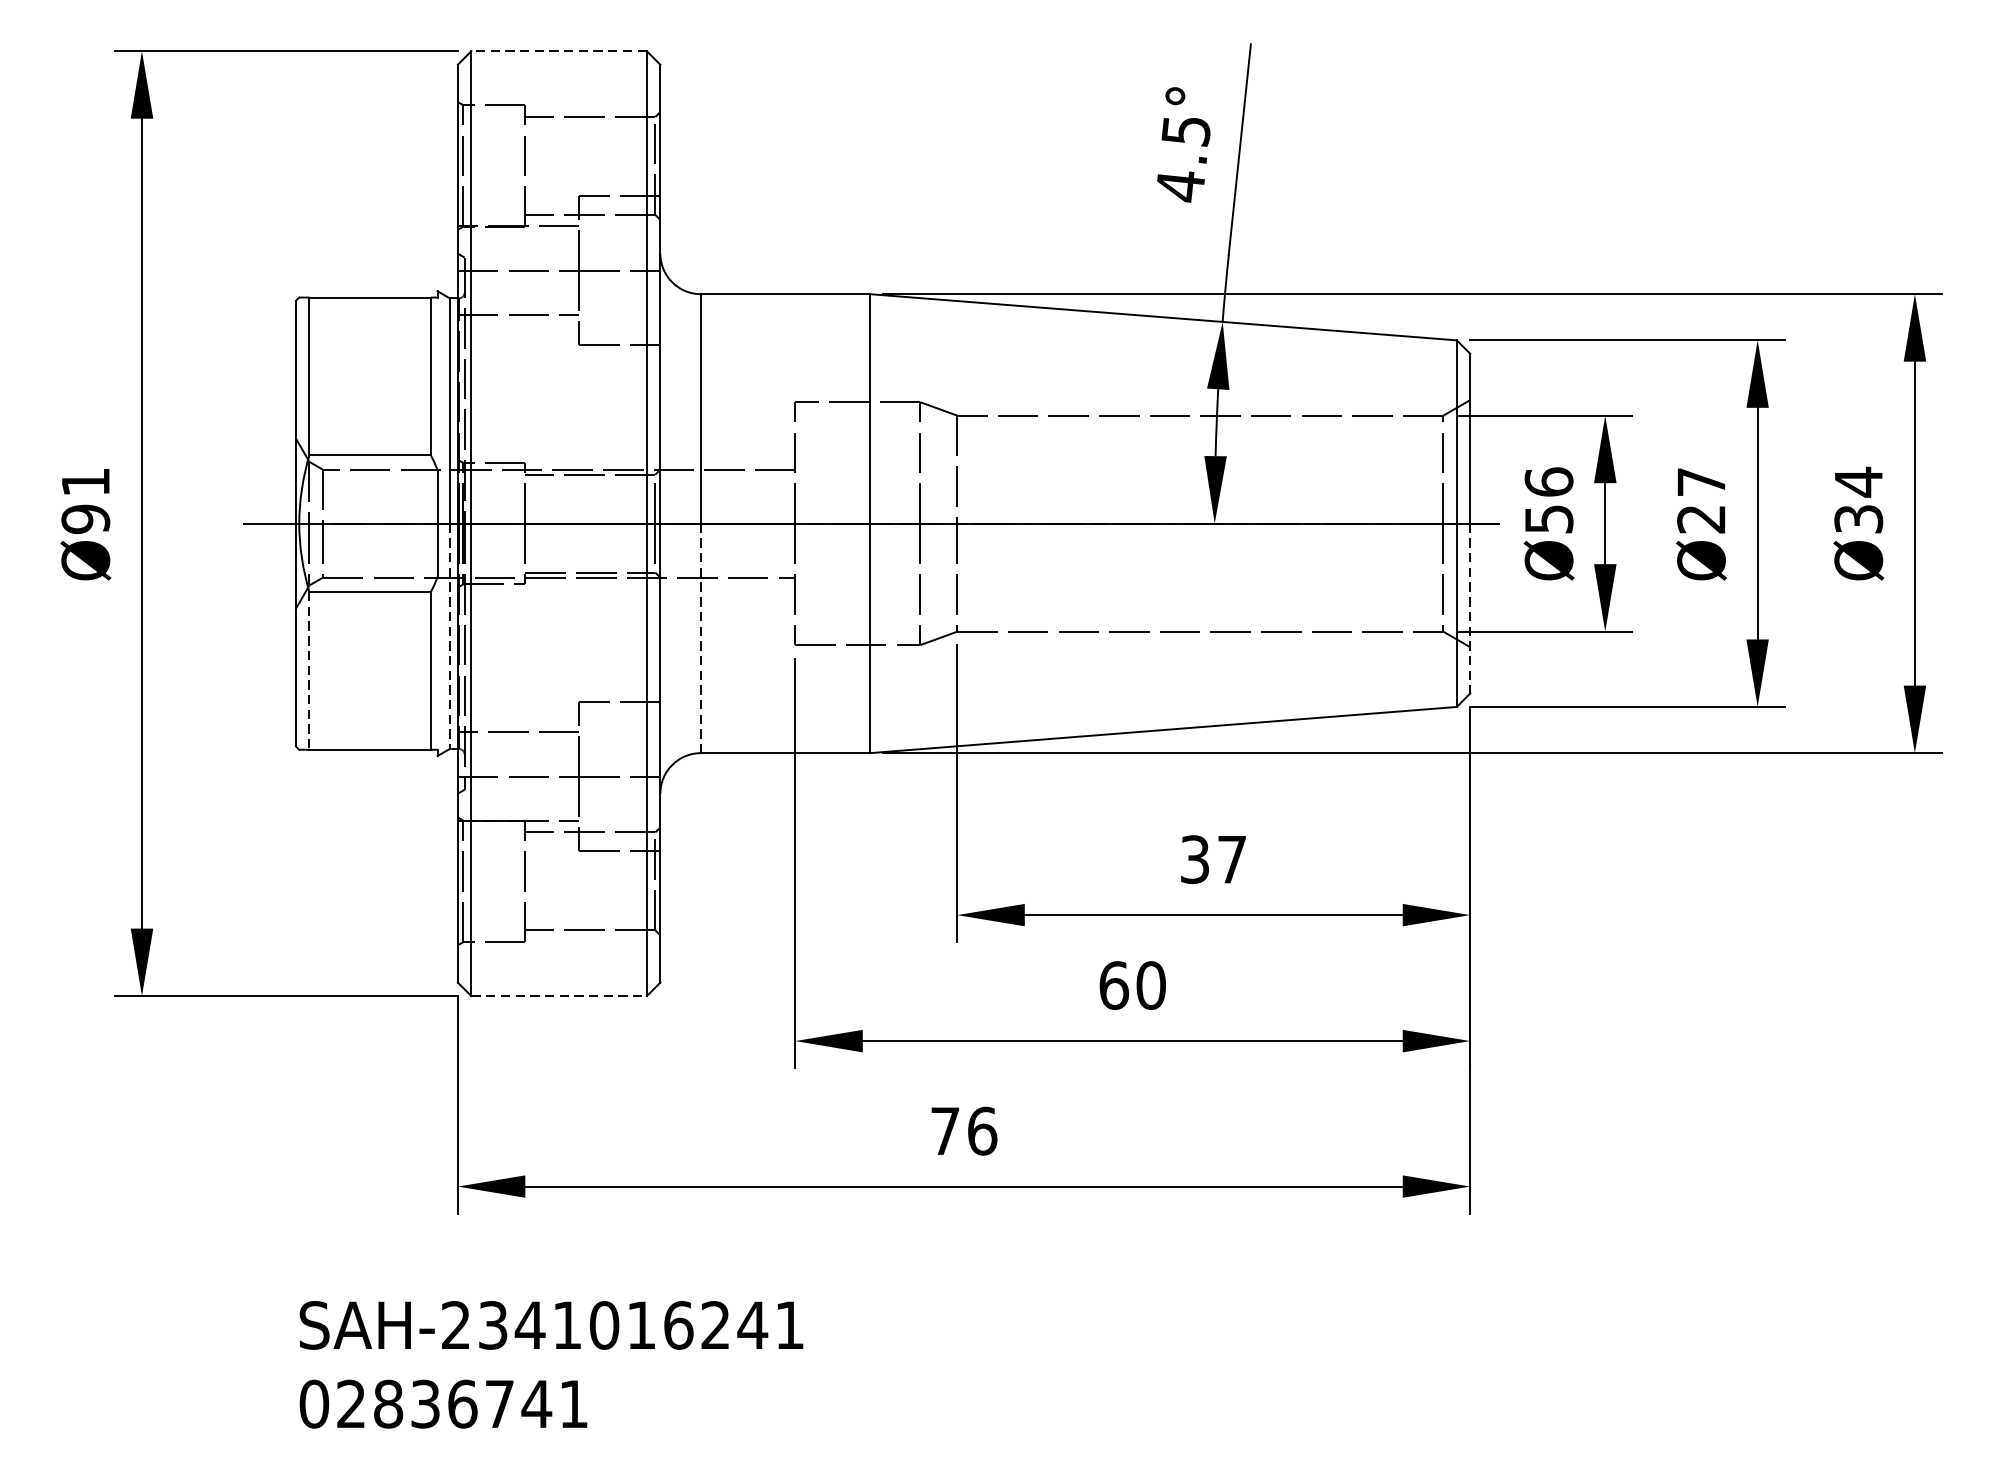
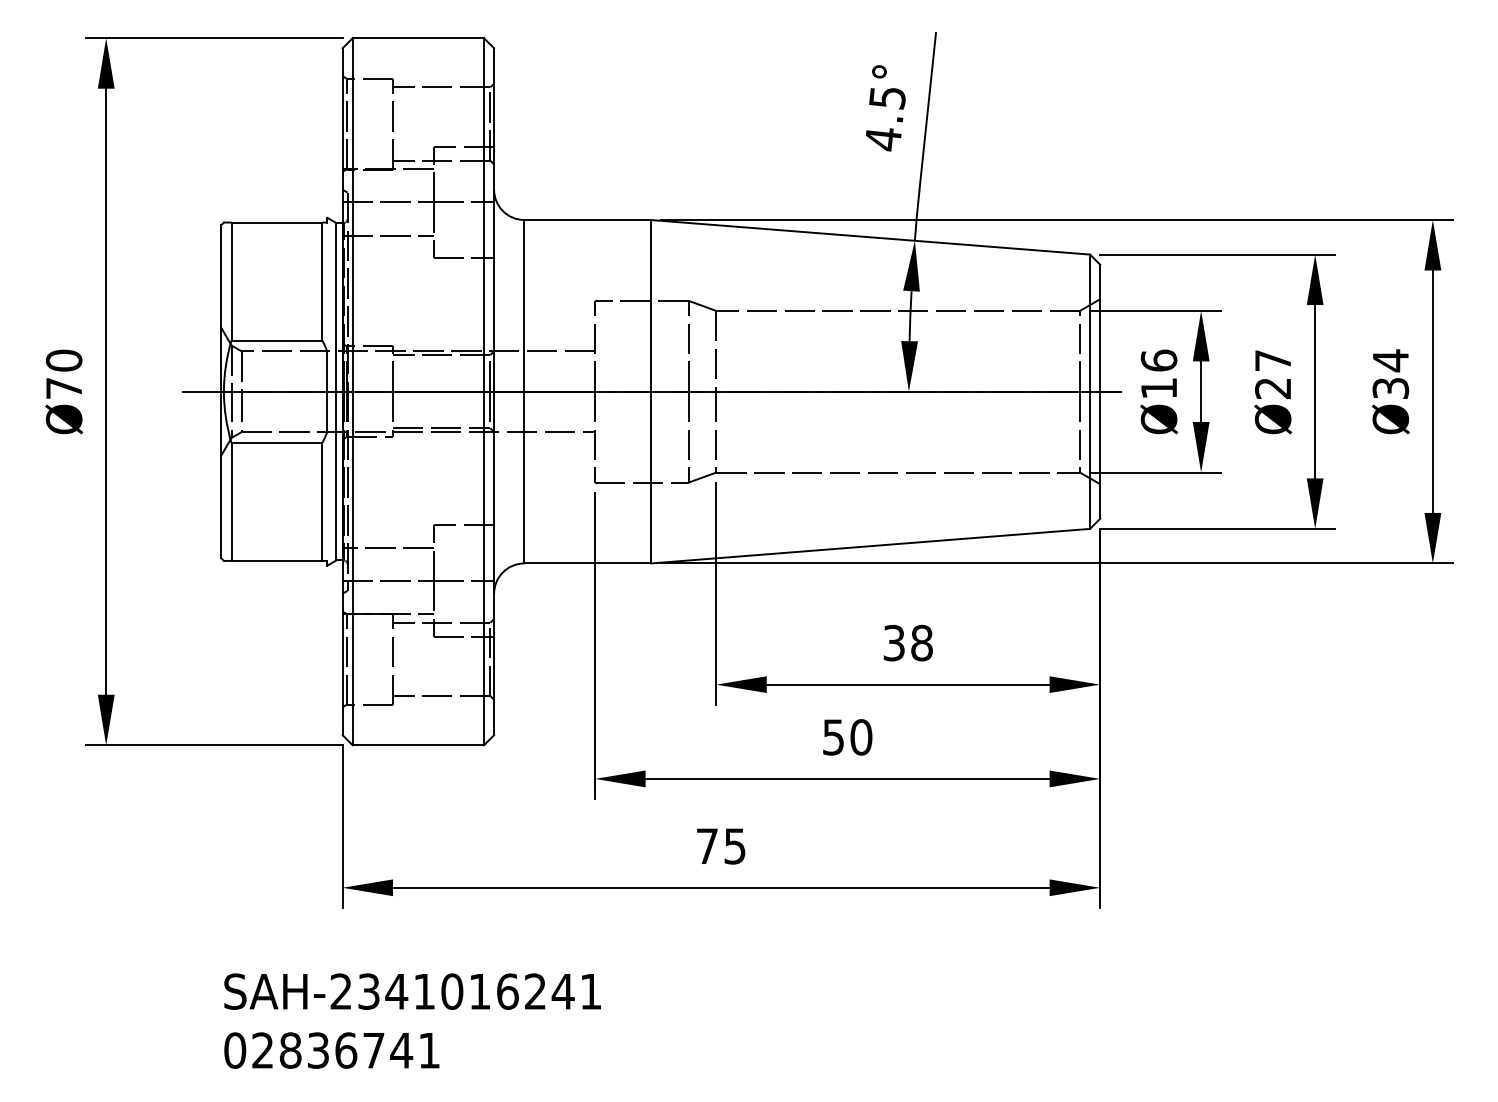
line: (559, 51) -> (418, 38), dashed -> solid
text: (84, 500) -> (63, 374), Ø91 -> Ø70
text: (1549, 519) -> (1159, 388), Ø56 -> Ø16
line: (1470, 608) -> (1100, 455), dashed -> solid
line: (449, 636) -> (336, 476), dashed -> solid
line: (700, 638) -> (524, 477), dashed -> solid
line: (309, 670) -> (231, 501), dashed -> solid
text: (1231, 858) -> (921, 642), 37 -> 38
text: (1113, 985) -> (833, 737), 60 -> 50
line: (559, 996) -> (418, 745), dashed -> solid
text: (982, 1131) -> (735, 846), 76 -> 75

